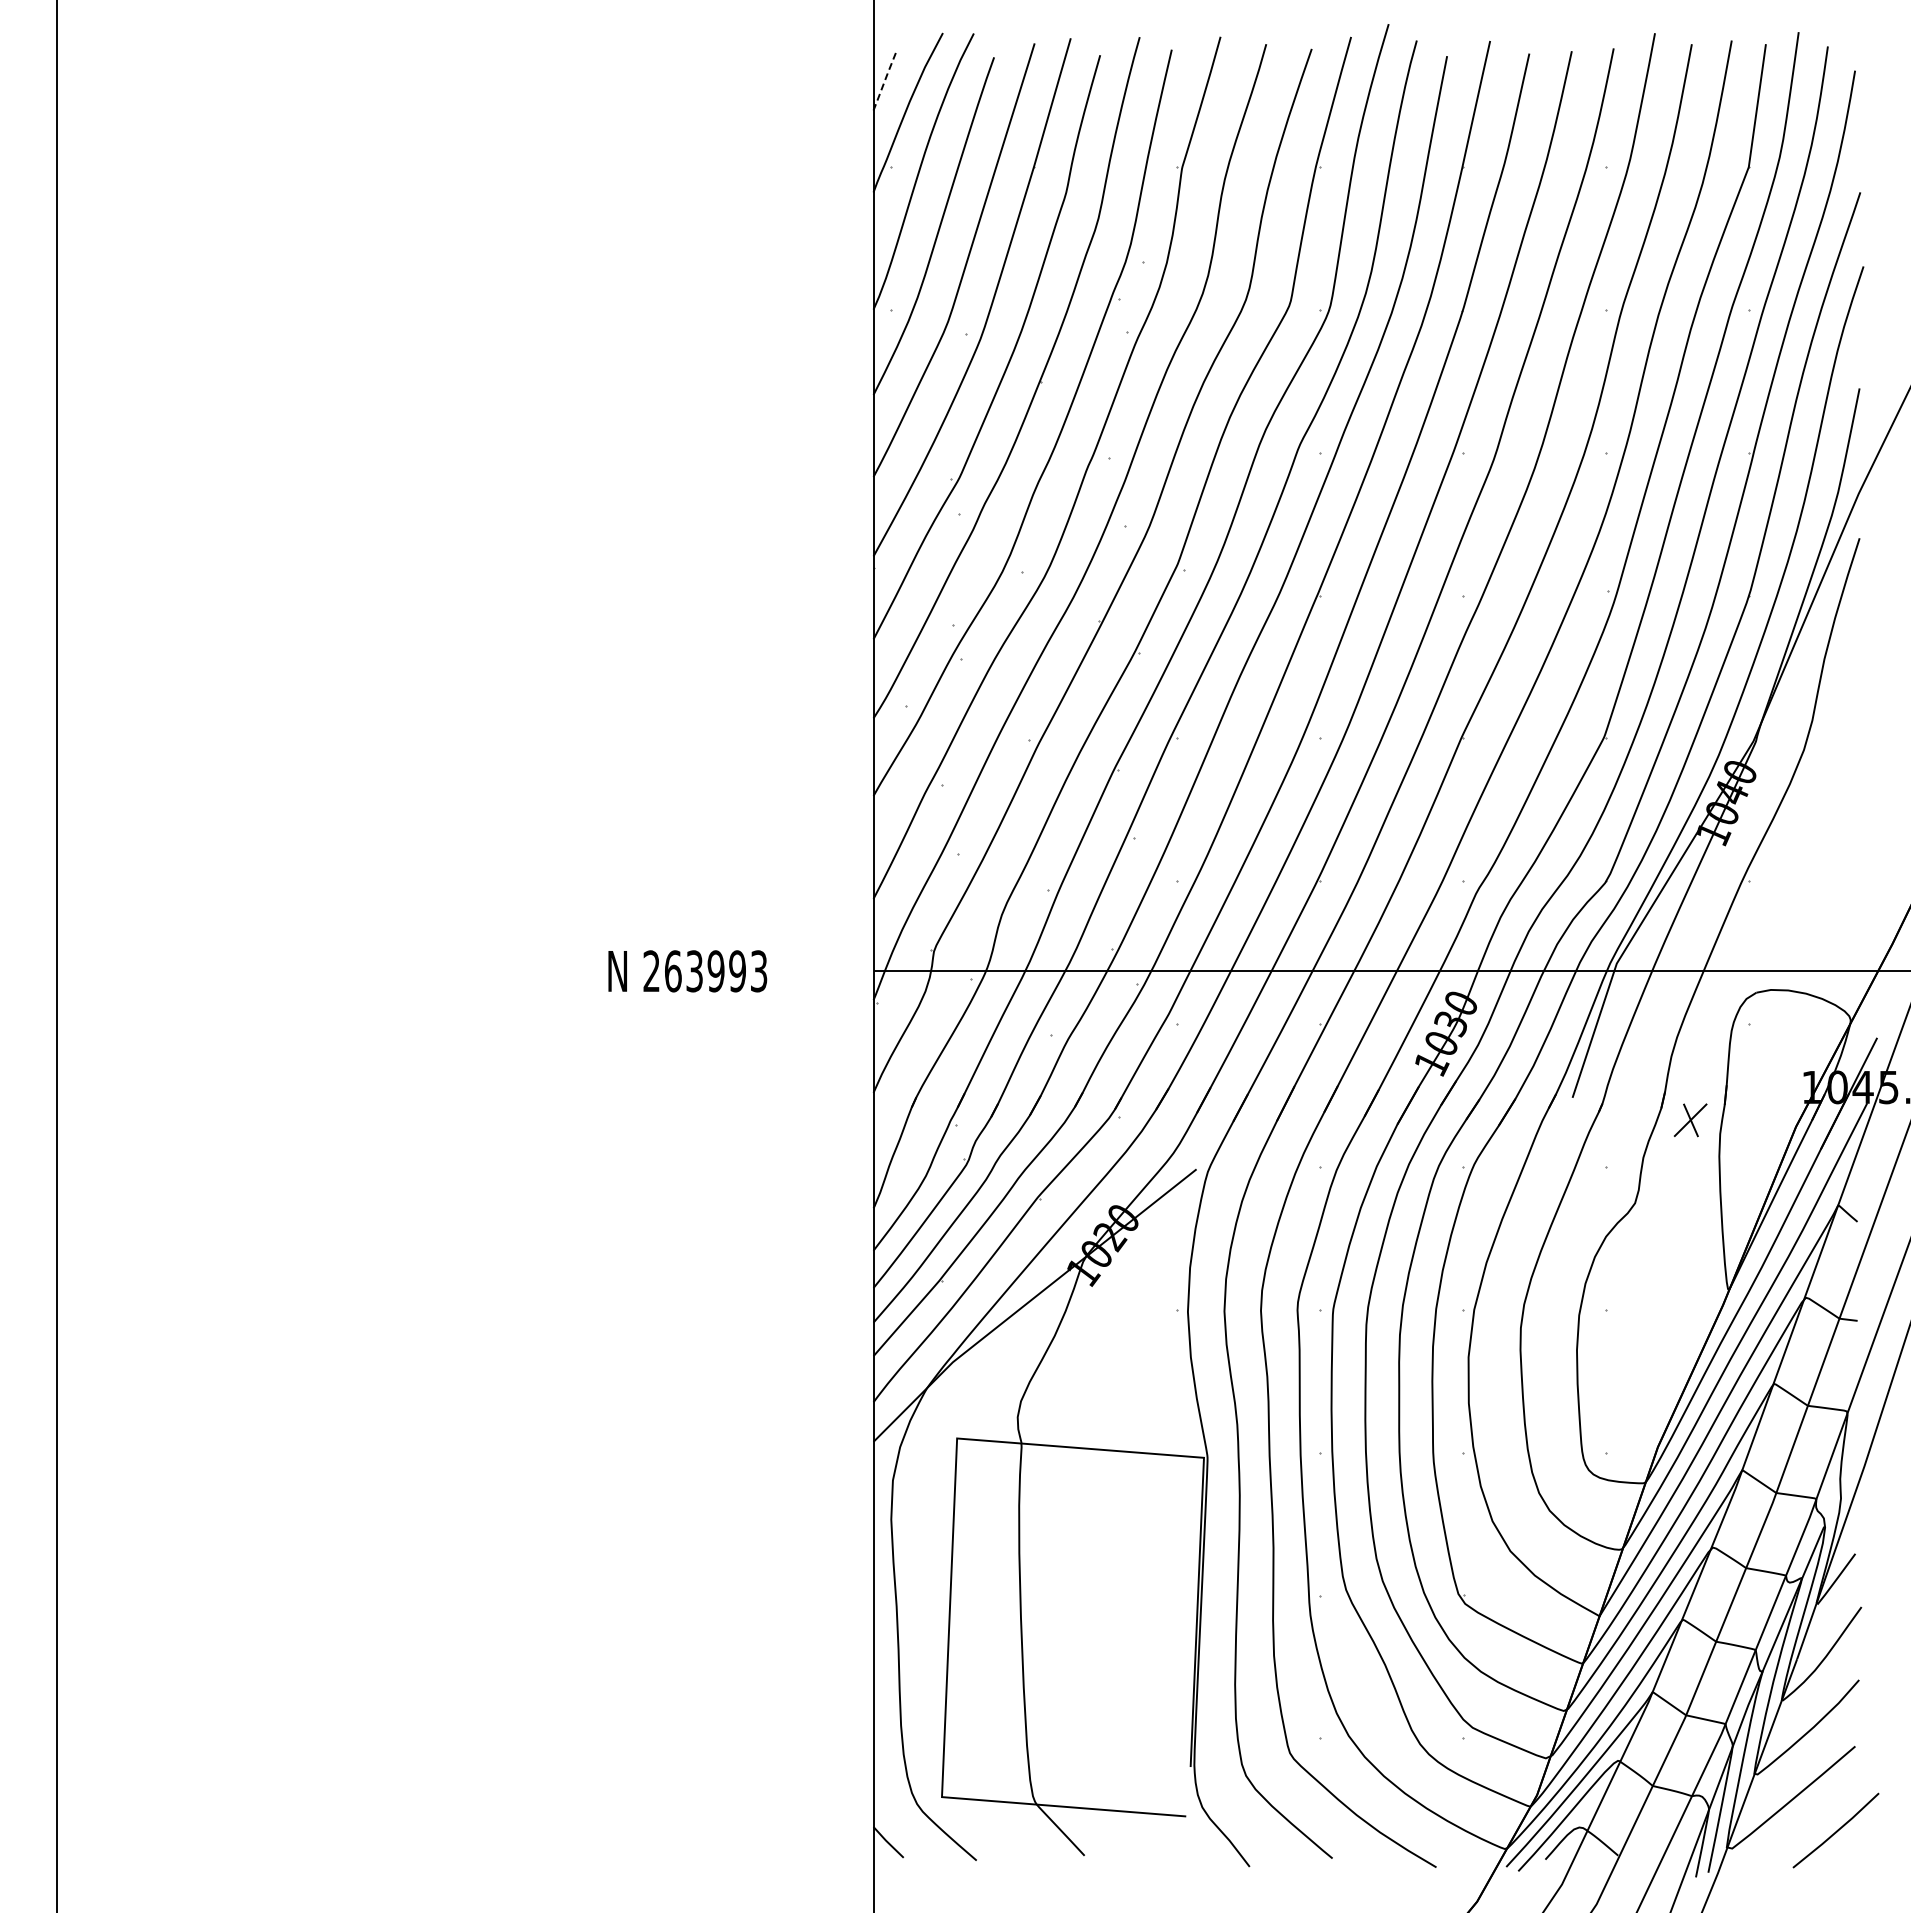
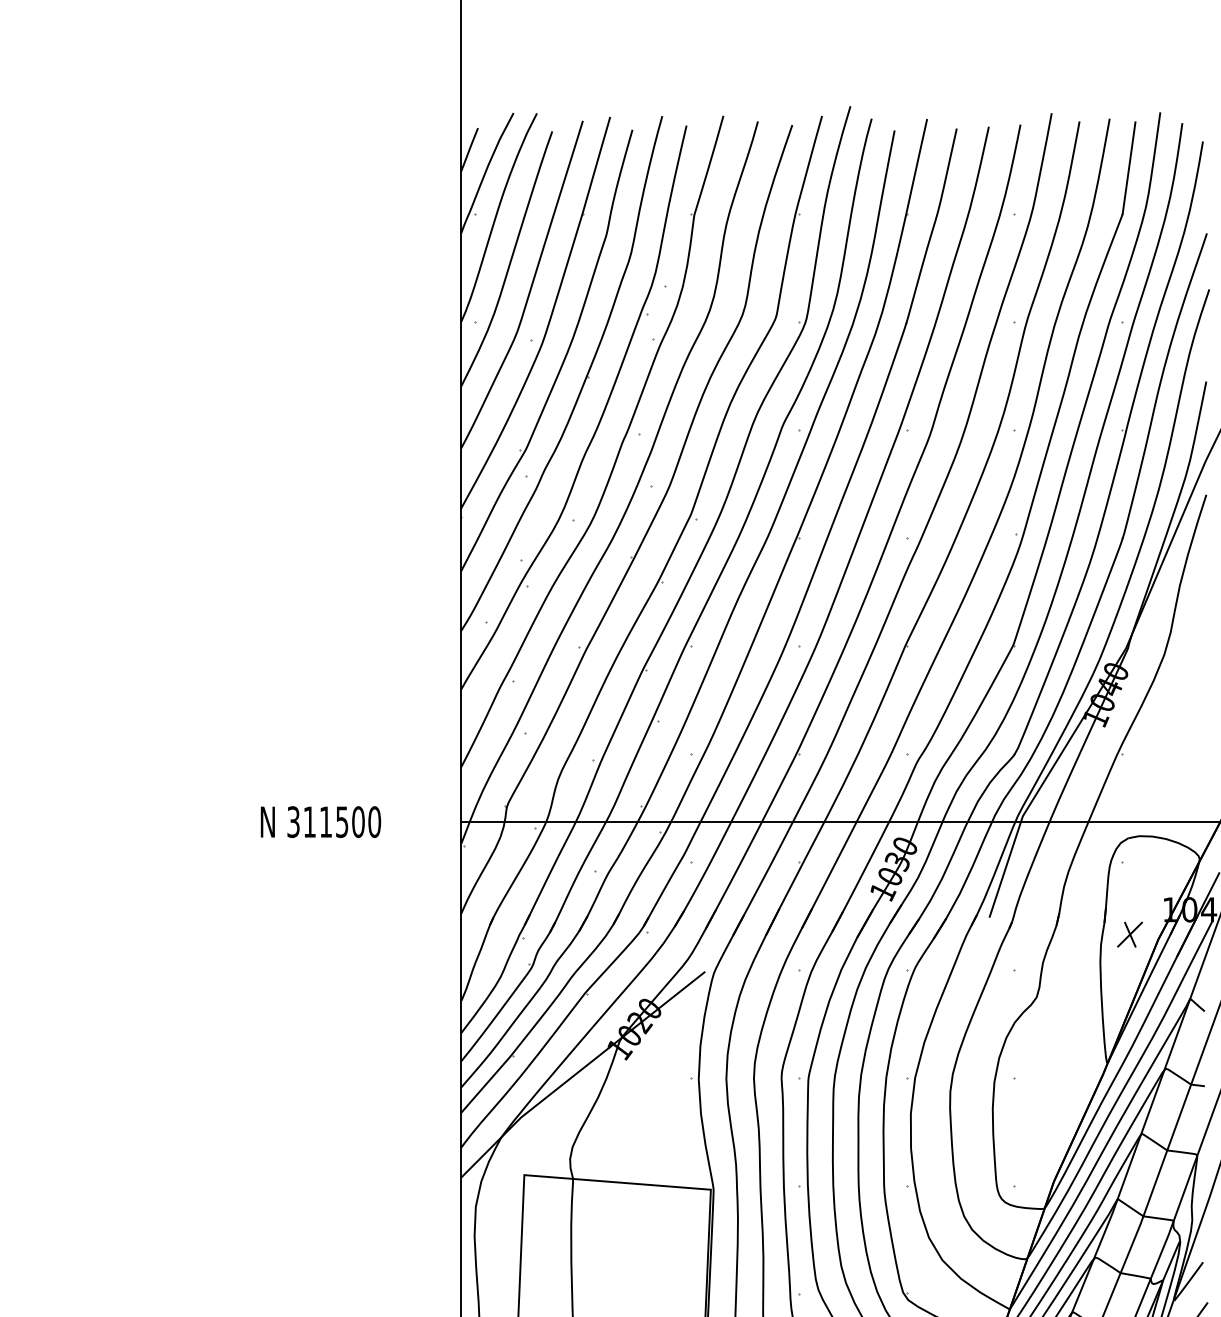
line: (884, 82) -> (469, 150), dashed -> solid
text: (705, 971) -> (334, 822), 263993 -> 311500
part: (1690, 1120) -> (1129, 934), moved

